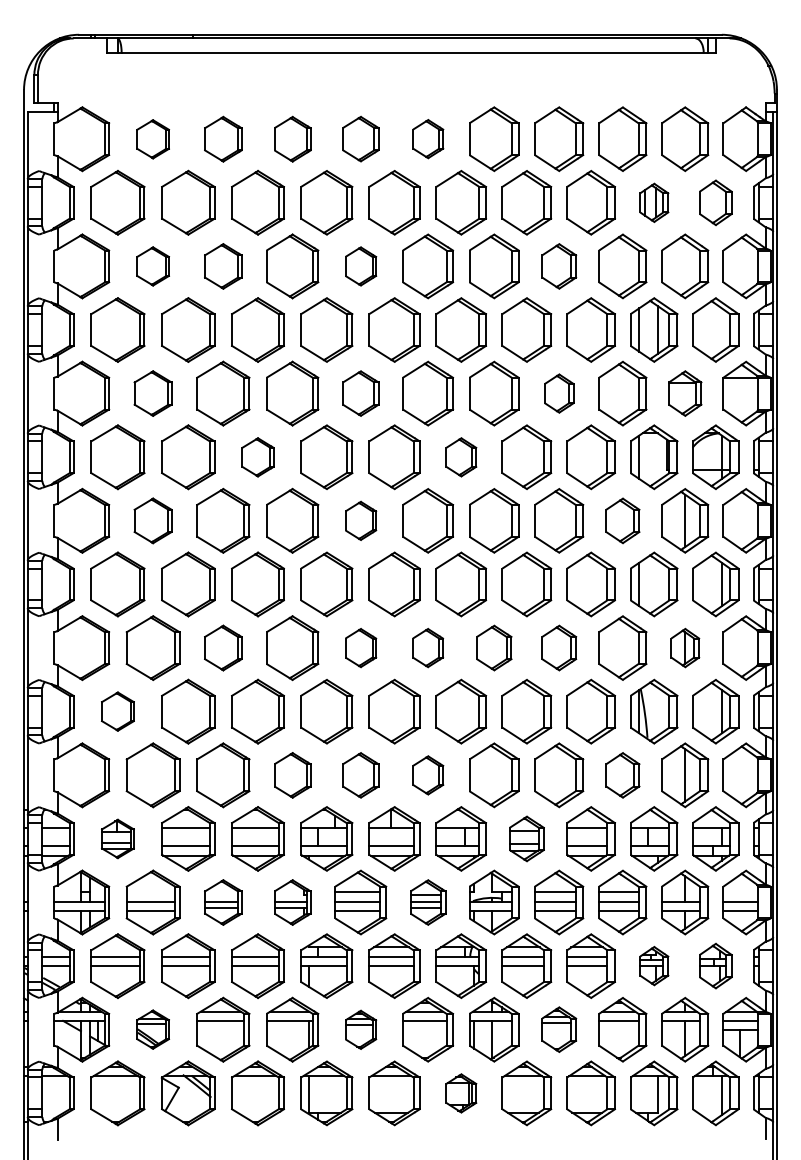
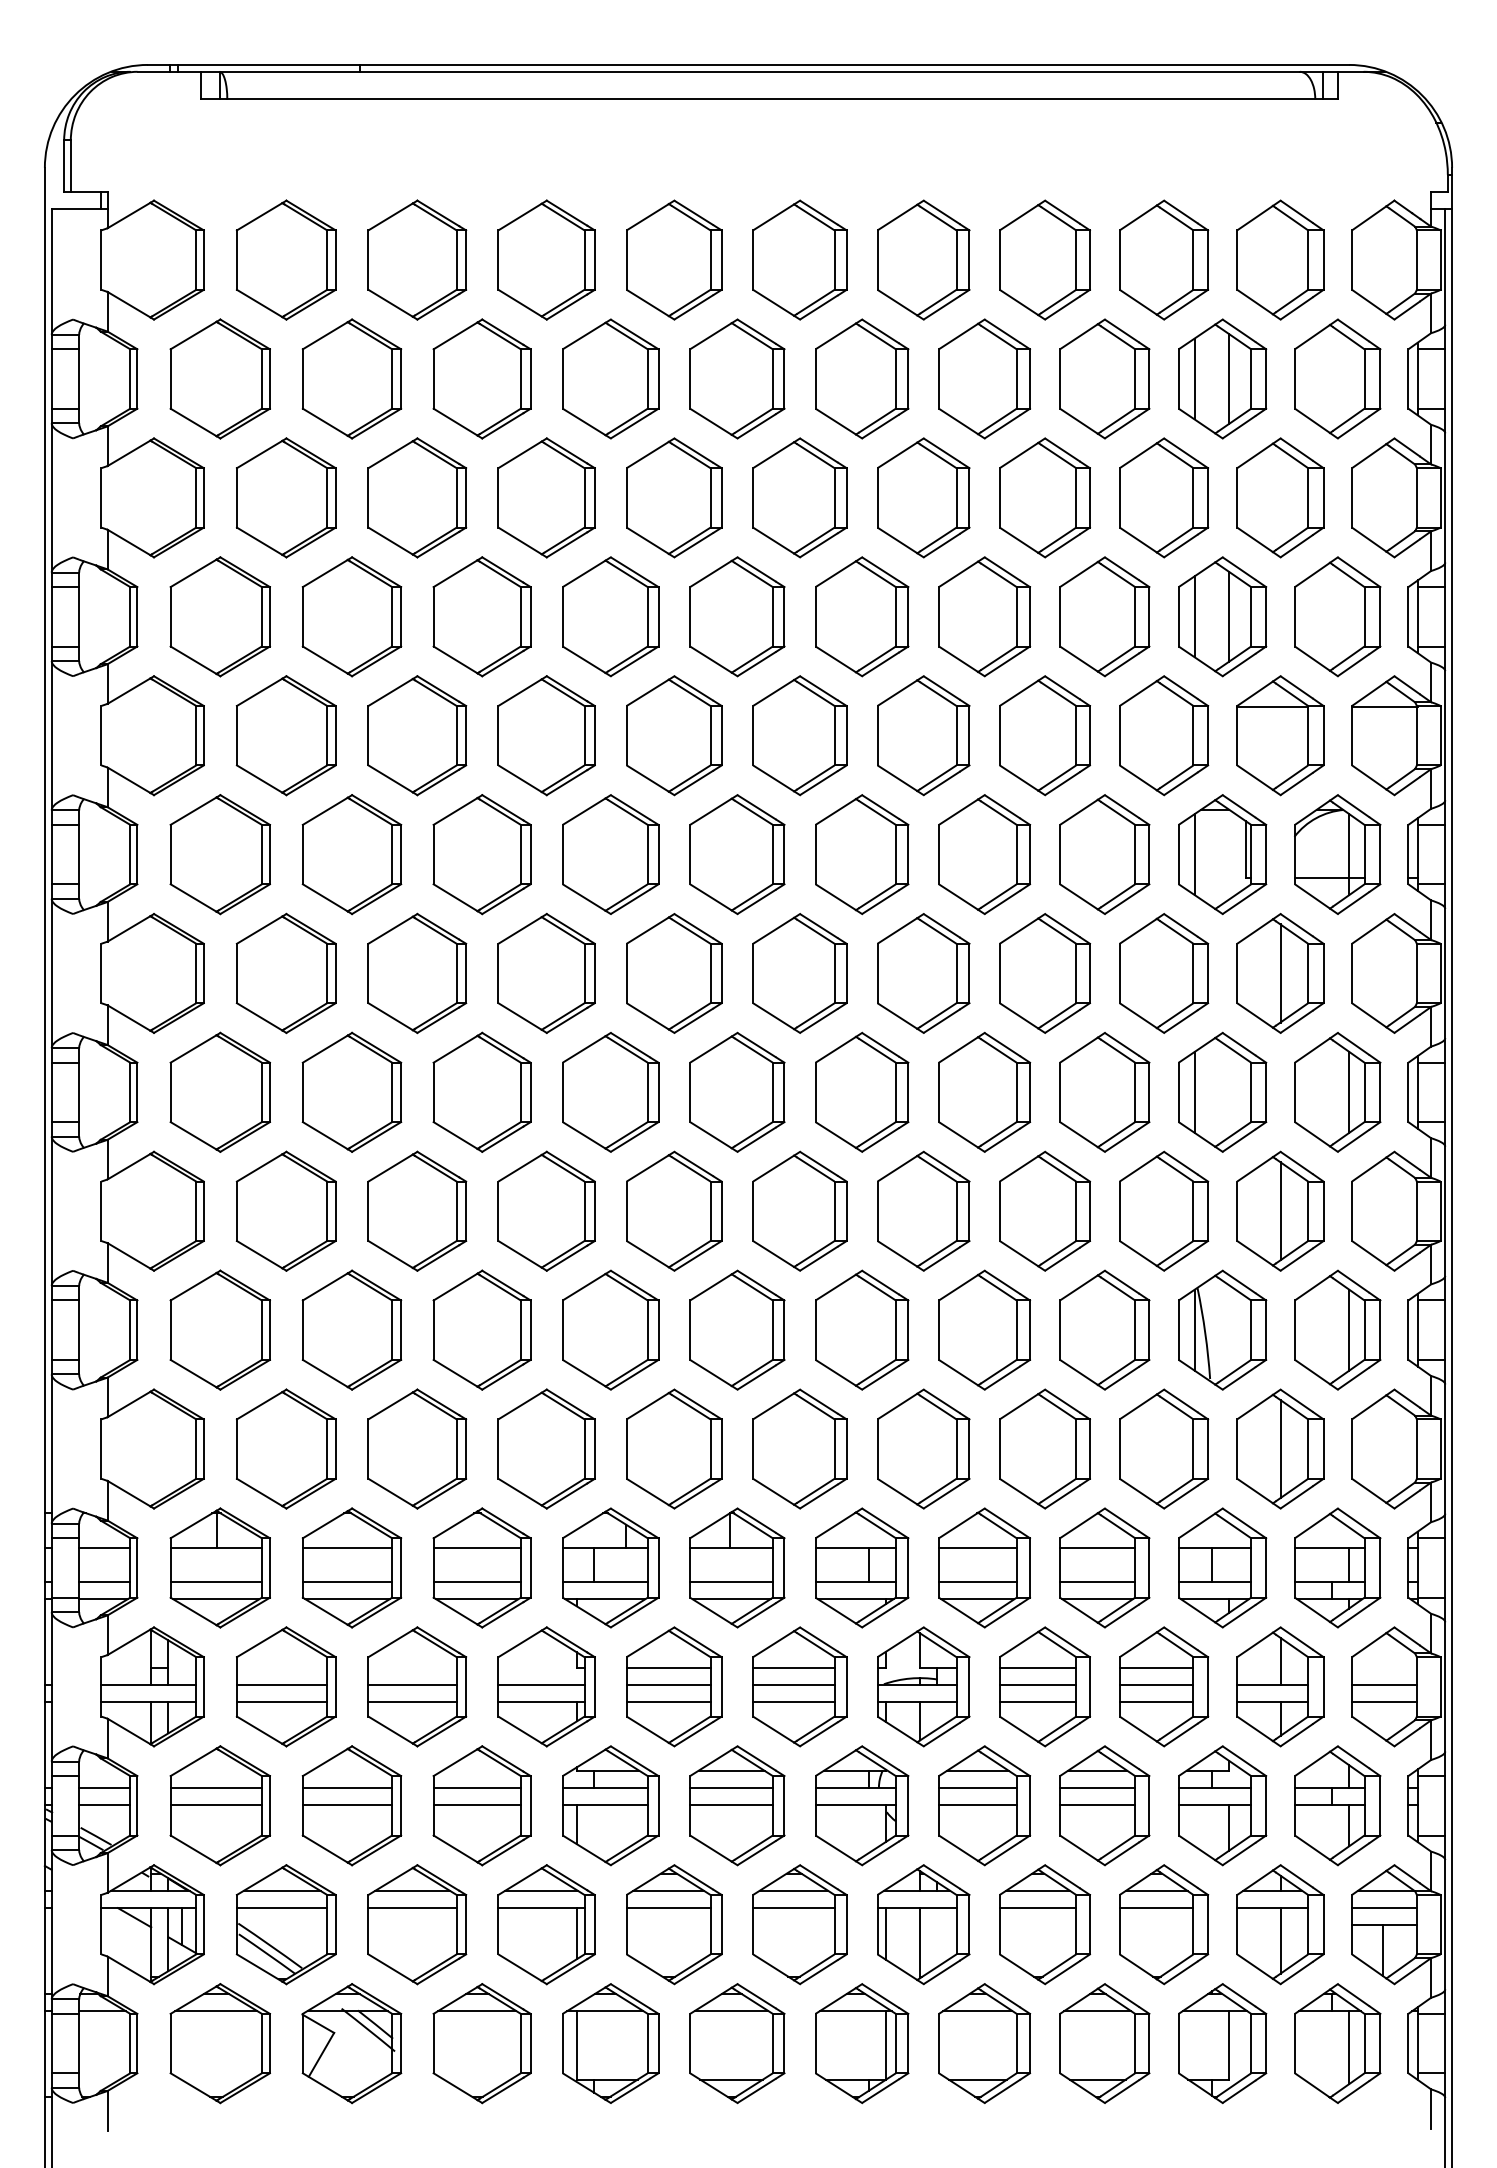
part: (360, 138) -> (673, 258), size x1.43
part: (428, 138) -> (800, 258), size x1.67
part: (152, 139) -> (284, 260), size x1.67
part: (223, 139) -> (417, 260), size x1.43
part: (292, 139) -> (546, 260), size x1.43
part: (654, 202) -> (1223, 378), size x1.67
part: (715, 202) -> (1337, 378), size x1.43
part: (152, 266) -> (284, 498), size x1.67
part: (223, 266) -> (417, 498), size x1.43
part: (360, 266) -> (673, 498), size x1.67
part: (559, 266) -> (1045, 498), size x1.43
part: (152, 393) -> (284, 735), size x1.43
part: (360, 393) -> (673, 735), size x1.43
part: (559, 393) -> (1045, 735), size x1.67
part: (685, 393) -> (1281, 735), size x1.43
part: (257, 457) -> (481, 855), size x1.67
part: (461, 457) -> (862, 855), size x1.67
part: (152, 520) -> (284, 972), size x1.43
part: (360, 520) -> (673, 972), size x1.67
part: (622, 520) -> (1163, 972), size x1.43
part: (223, 647) -> (417, 1210), size x1.43
part: (360, 647) -> (673, 1210), size x1.67
part: (427, 647) -> (798, 1210), size x1.67
part: (494, 647) -> (924, 1210), size x1.43
part: (559, 647) -> (1045, 1210), size x1.43
part: (685, 647) -> (1281, 1210), size x1.67
part: (117, 711) -> (219, 1329), size x1.67
part: (292, 775) -> (546, 1449), size x1.43
part: (360, 775) -> (673, 1449), size x1.43
part: (428, 775) -> (800, 1449), size x1.67
part: (622, 775) -> (1163, 1449), size x1.43
part: (117, 838) -> (219, 1567), size x1.67
part: (526, 838) -> (984, 1567), size x1.43
part: (223, 902) -> (417, 1686), size x1.43
part: (292, 902) -> (546, 1686), size x1.43
part: (428, 902) -> (800, 1686), size x1.43
part: (654, 965) -> (1223, 1804), size x1.67
part: (715, 965) -> (1337, 1804), size x1.43
part: (152, 1029) -> (284, 1924), size x1.67
part: (360, 1029) -> (673, 1924), size x1.67
part: (559, 1029) -> (1045, 1924), size x1.43
part: (461, 1093) -> (862, 2043), size x1.67

